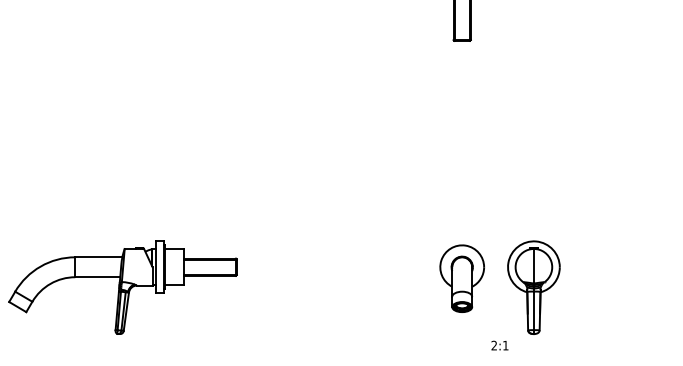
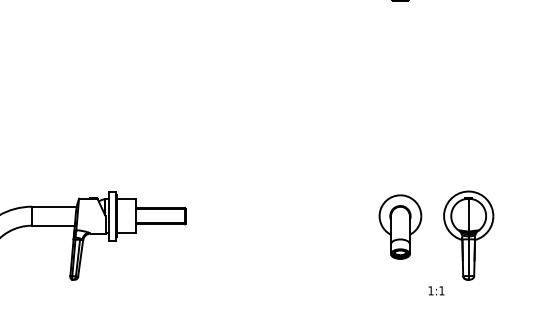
text: (493, 345) -> (430, 290), 2:1 -> 1:1

